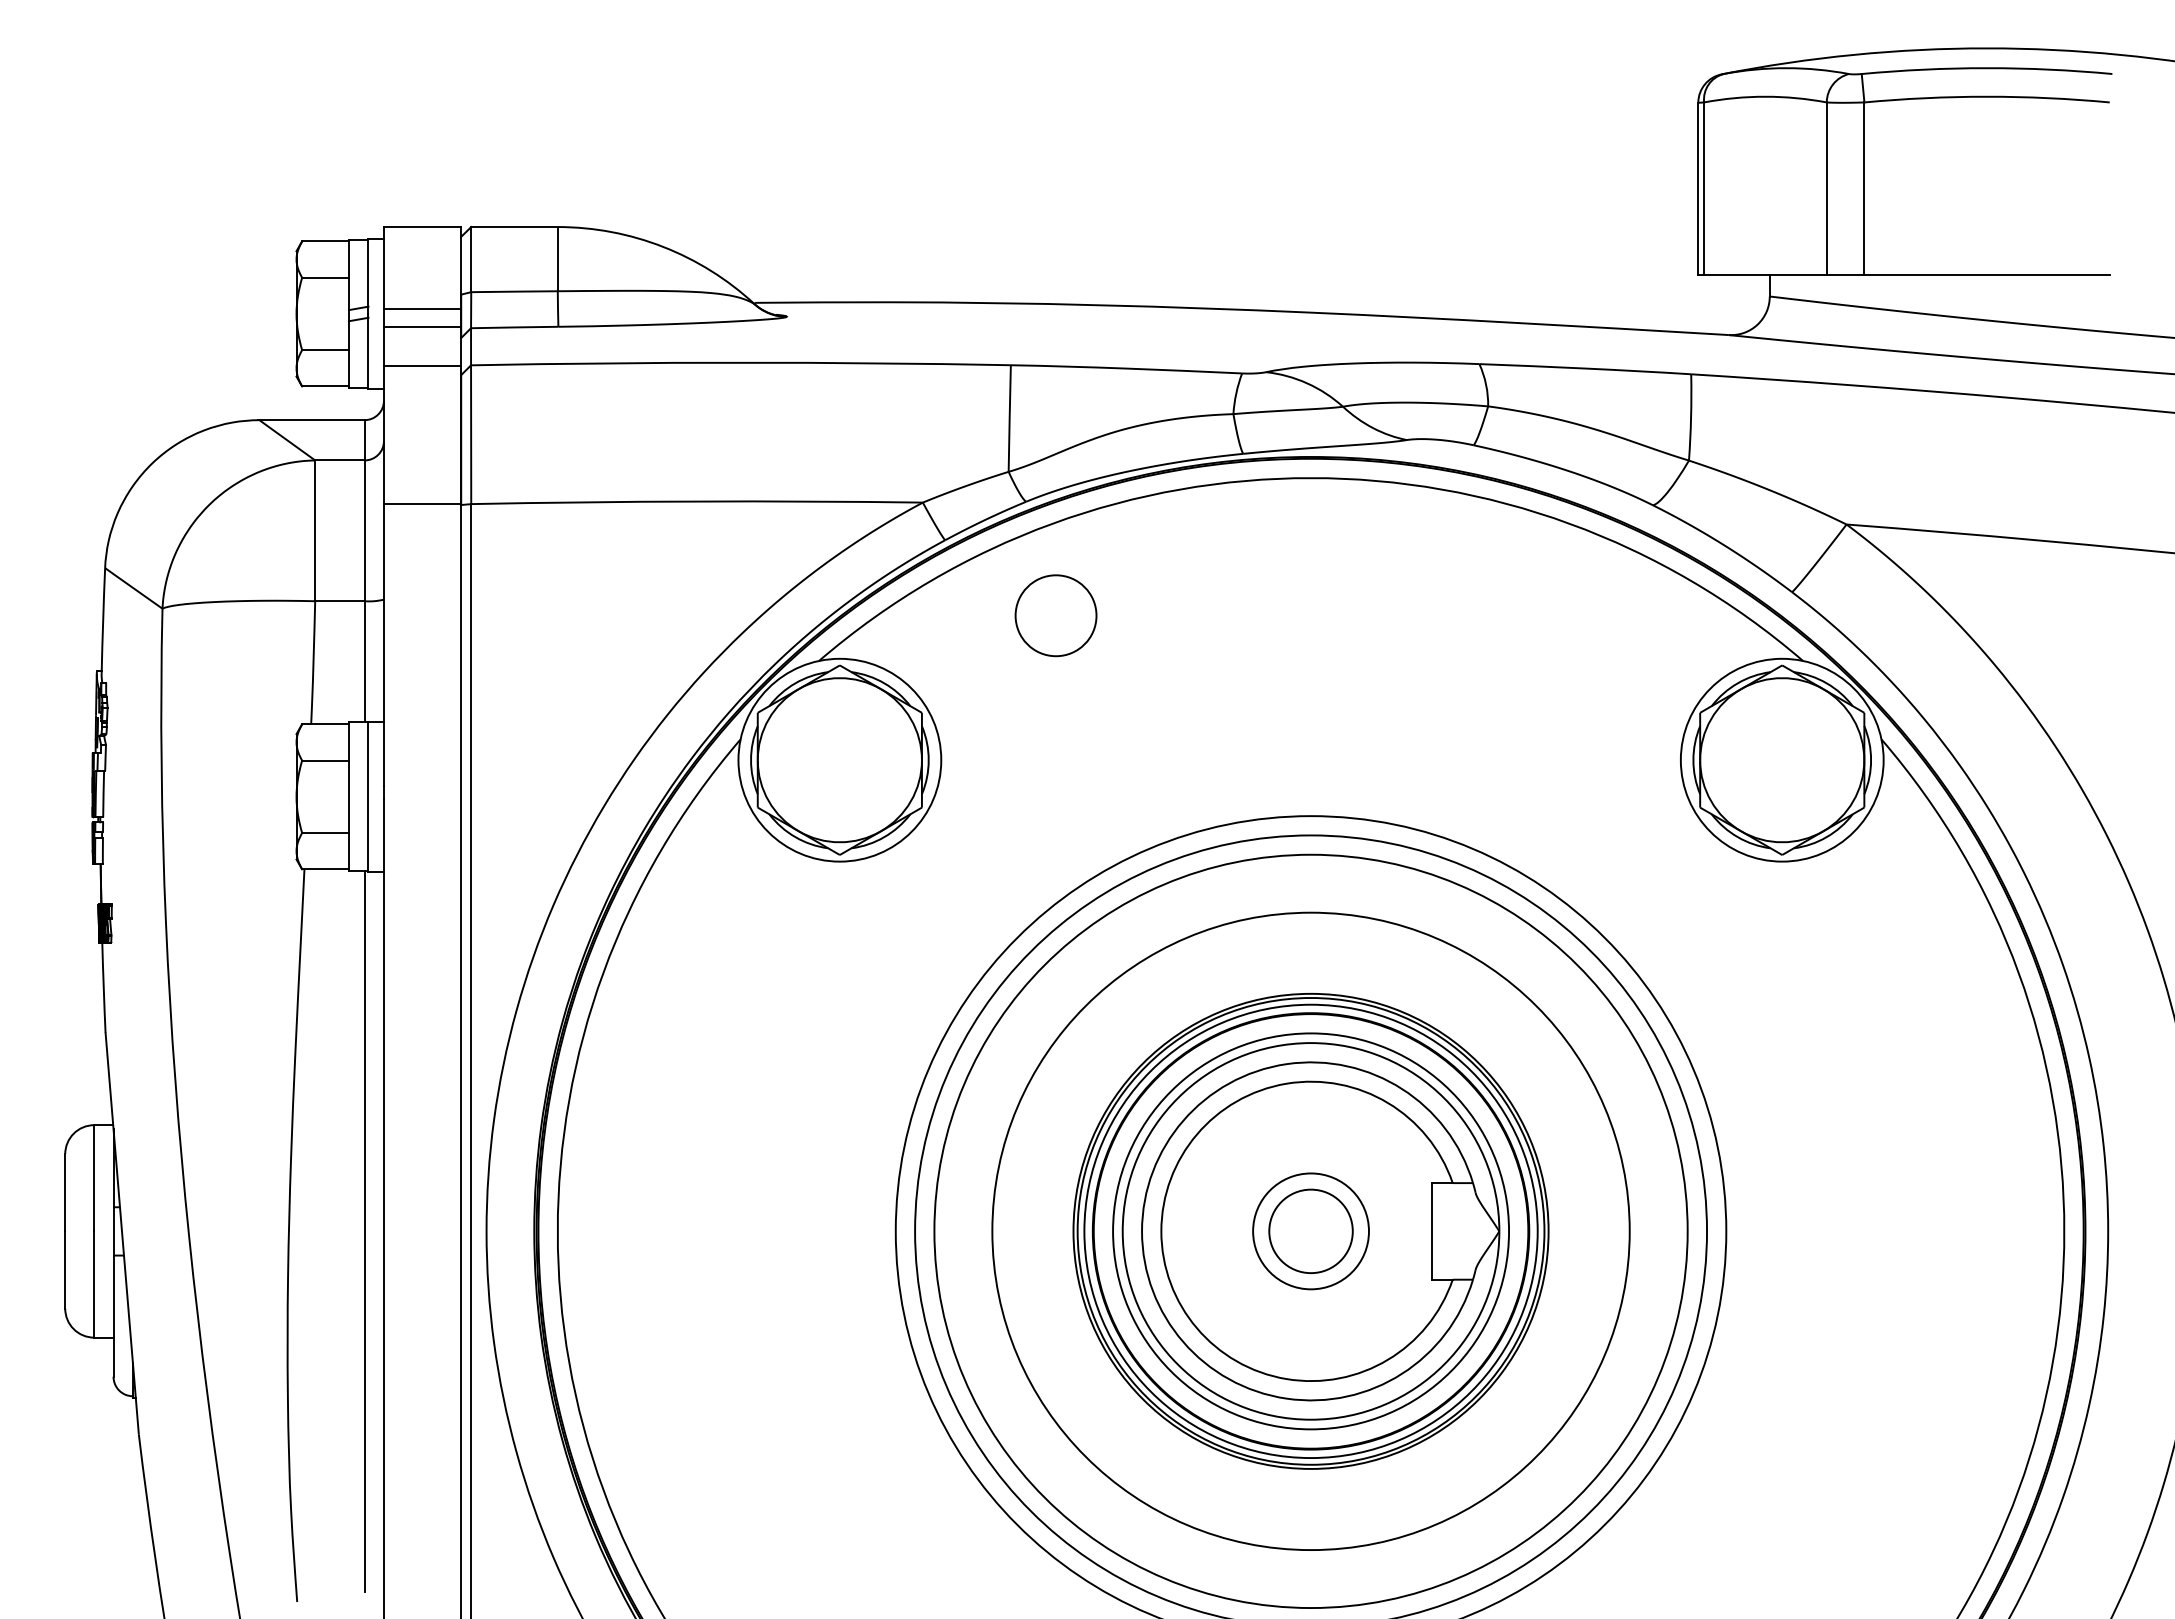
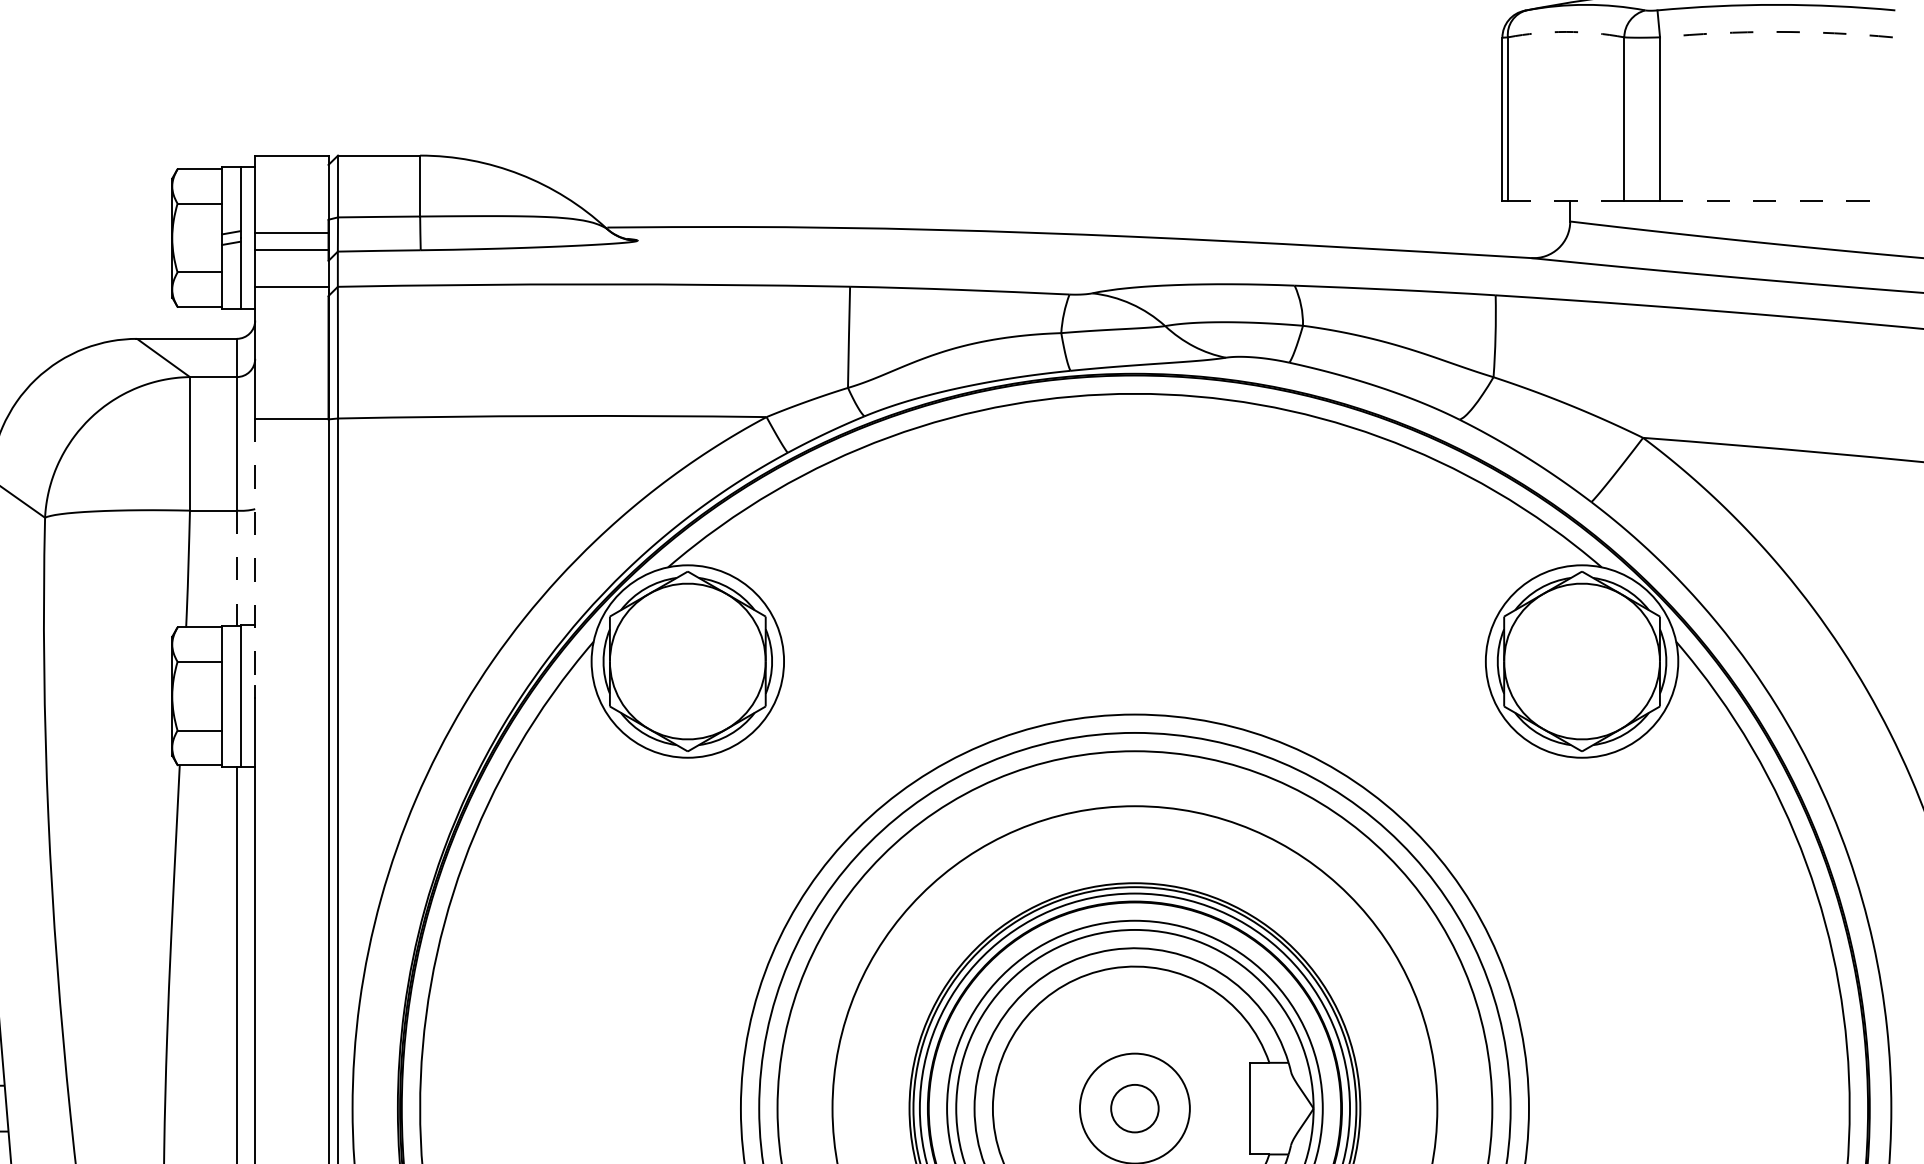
arc: (1765, 96) -> (1566, 31), solid -> dashed
arc: (1987, 96) -> (1776, 31), solid -> dashed
line: (1765, 275) -> (1566, 201), solid -> dashed
line: (1987, 275) -> (1776, 201), solid -> dashed
circle: (1055, 615) -> (892, 524), removed
line: (383, 645) -> (254, 552), solid -> dashed
line: (364, 661) -> (236, 567), solid -> dashed
circle: (1310, 1231) -> (1134, 1108), size x0.6

